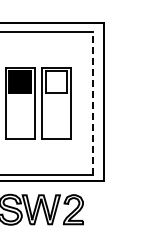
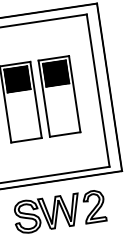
hatch: (56, 81) -> (55, 73), added
line: (93, 103) -> (98, 90), dashed -> solid

